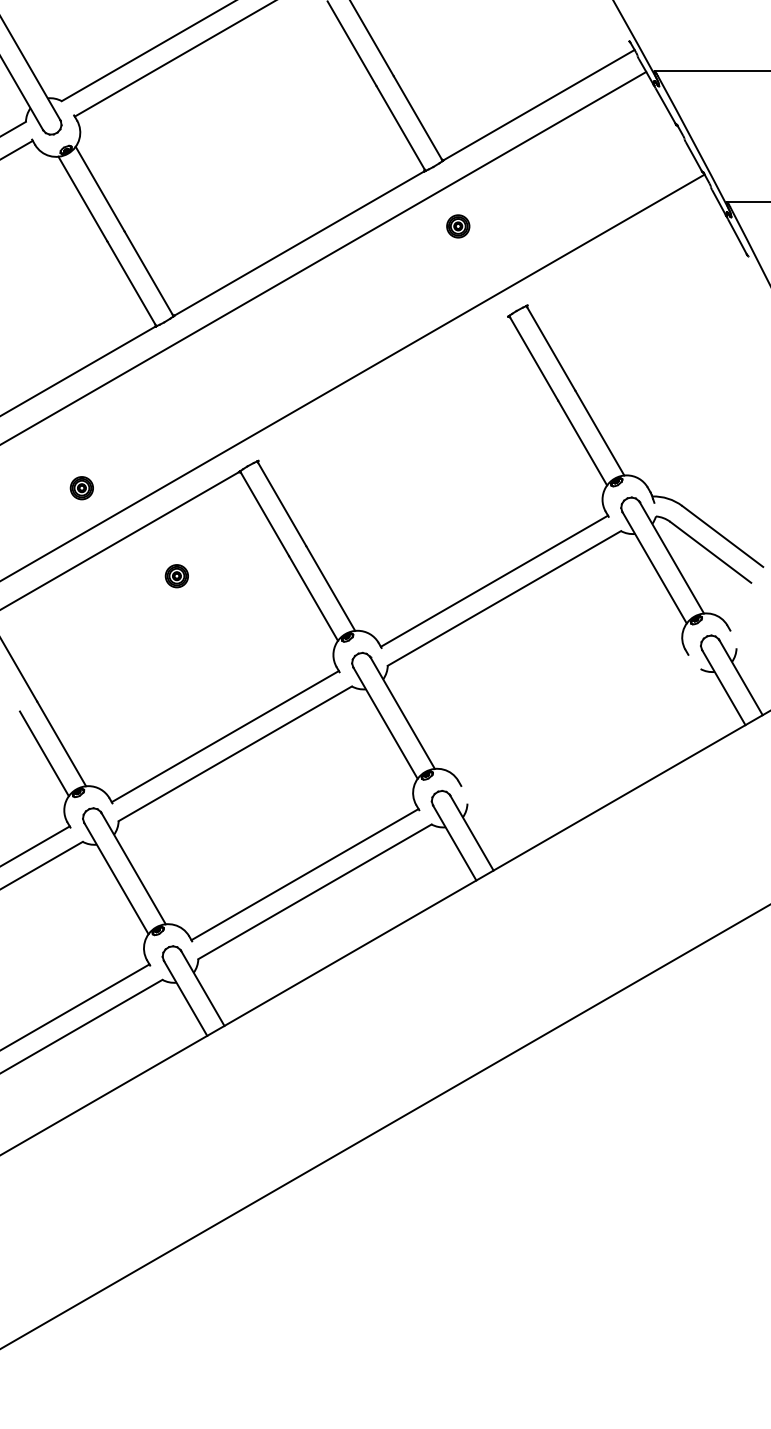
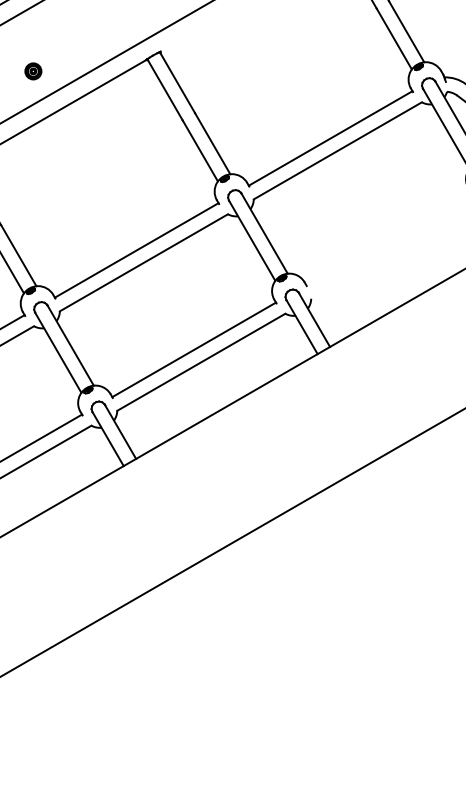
part: (176, 576) -> (101, 135), removed

